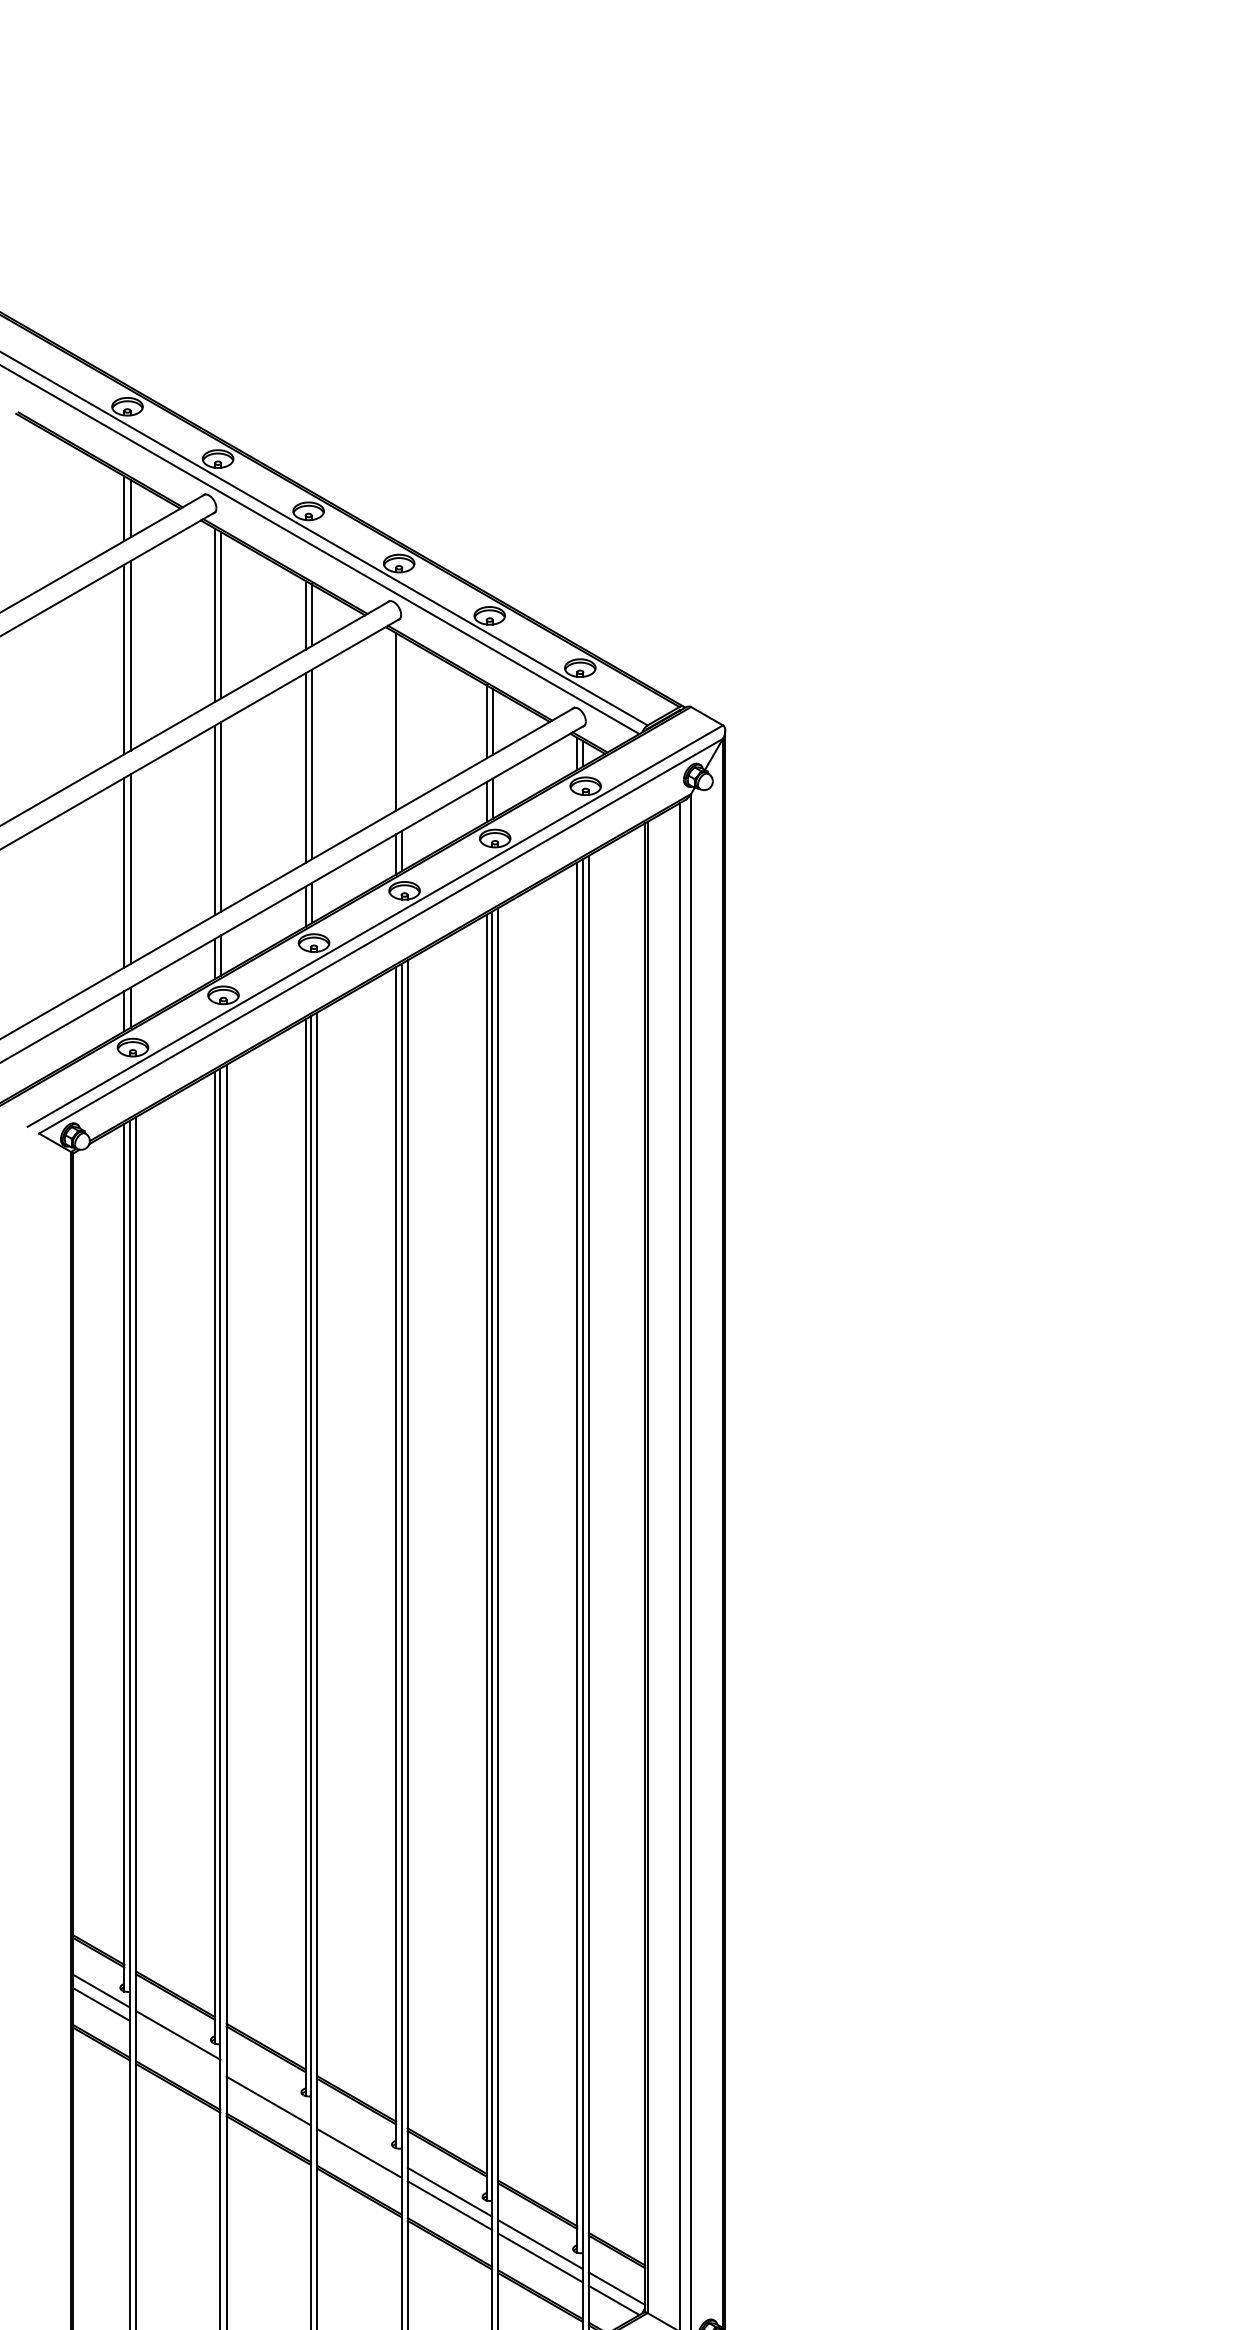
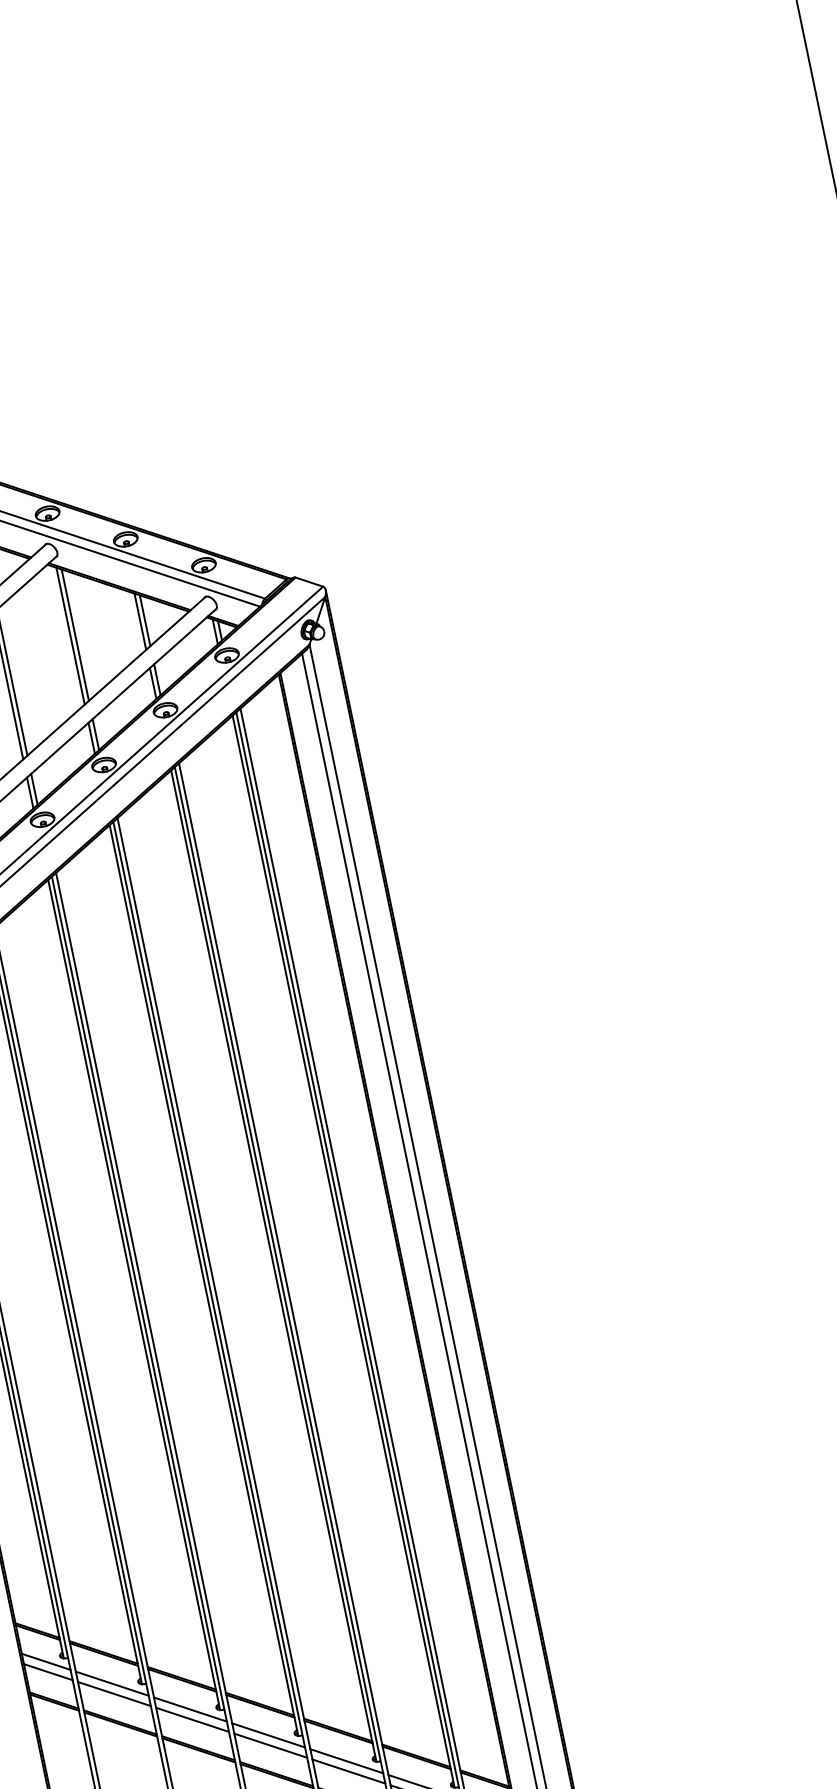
line: (402, 721) -> (75, 634), added
line: (178, 2048) -> (114, 1693), added
line: (268, 2087) -> (190, 1709), added
line: (359, 2139) -> (268, 1735), added

